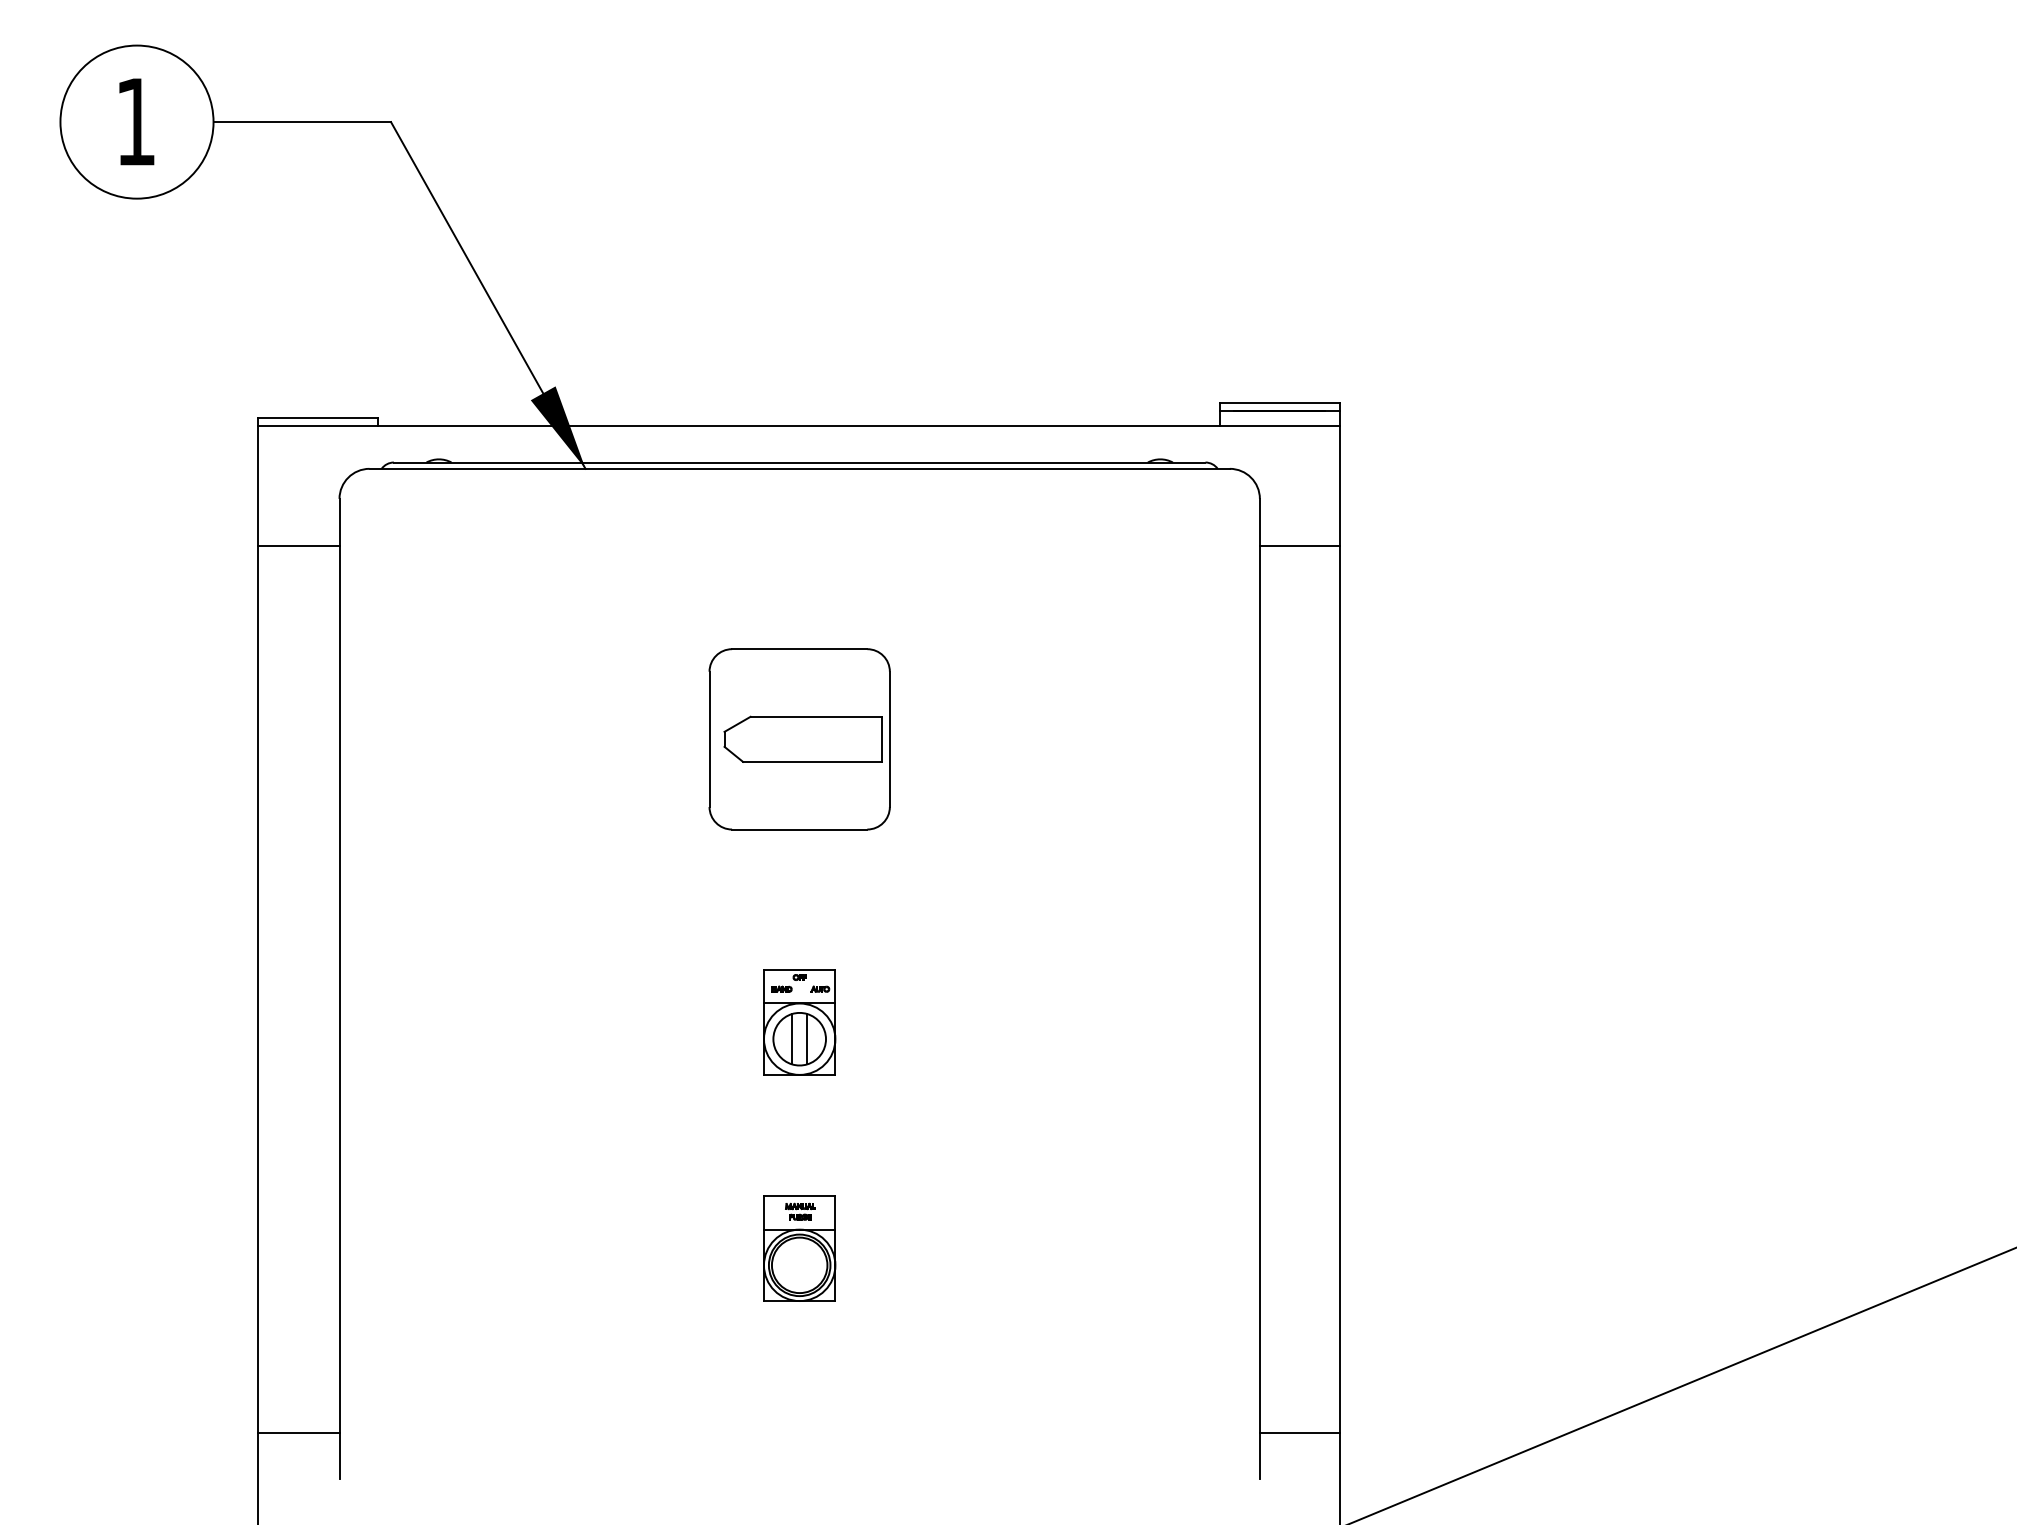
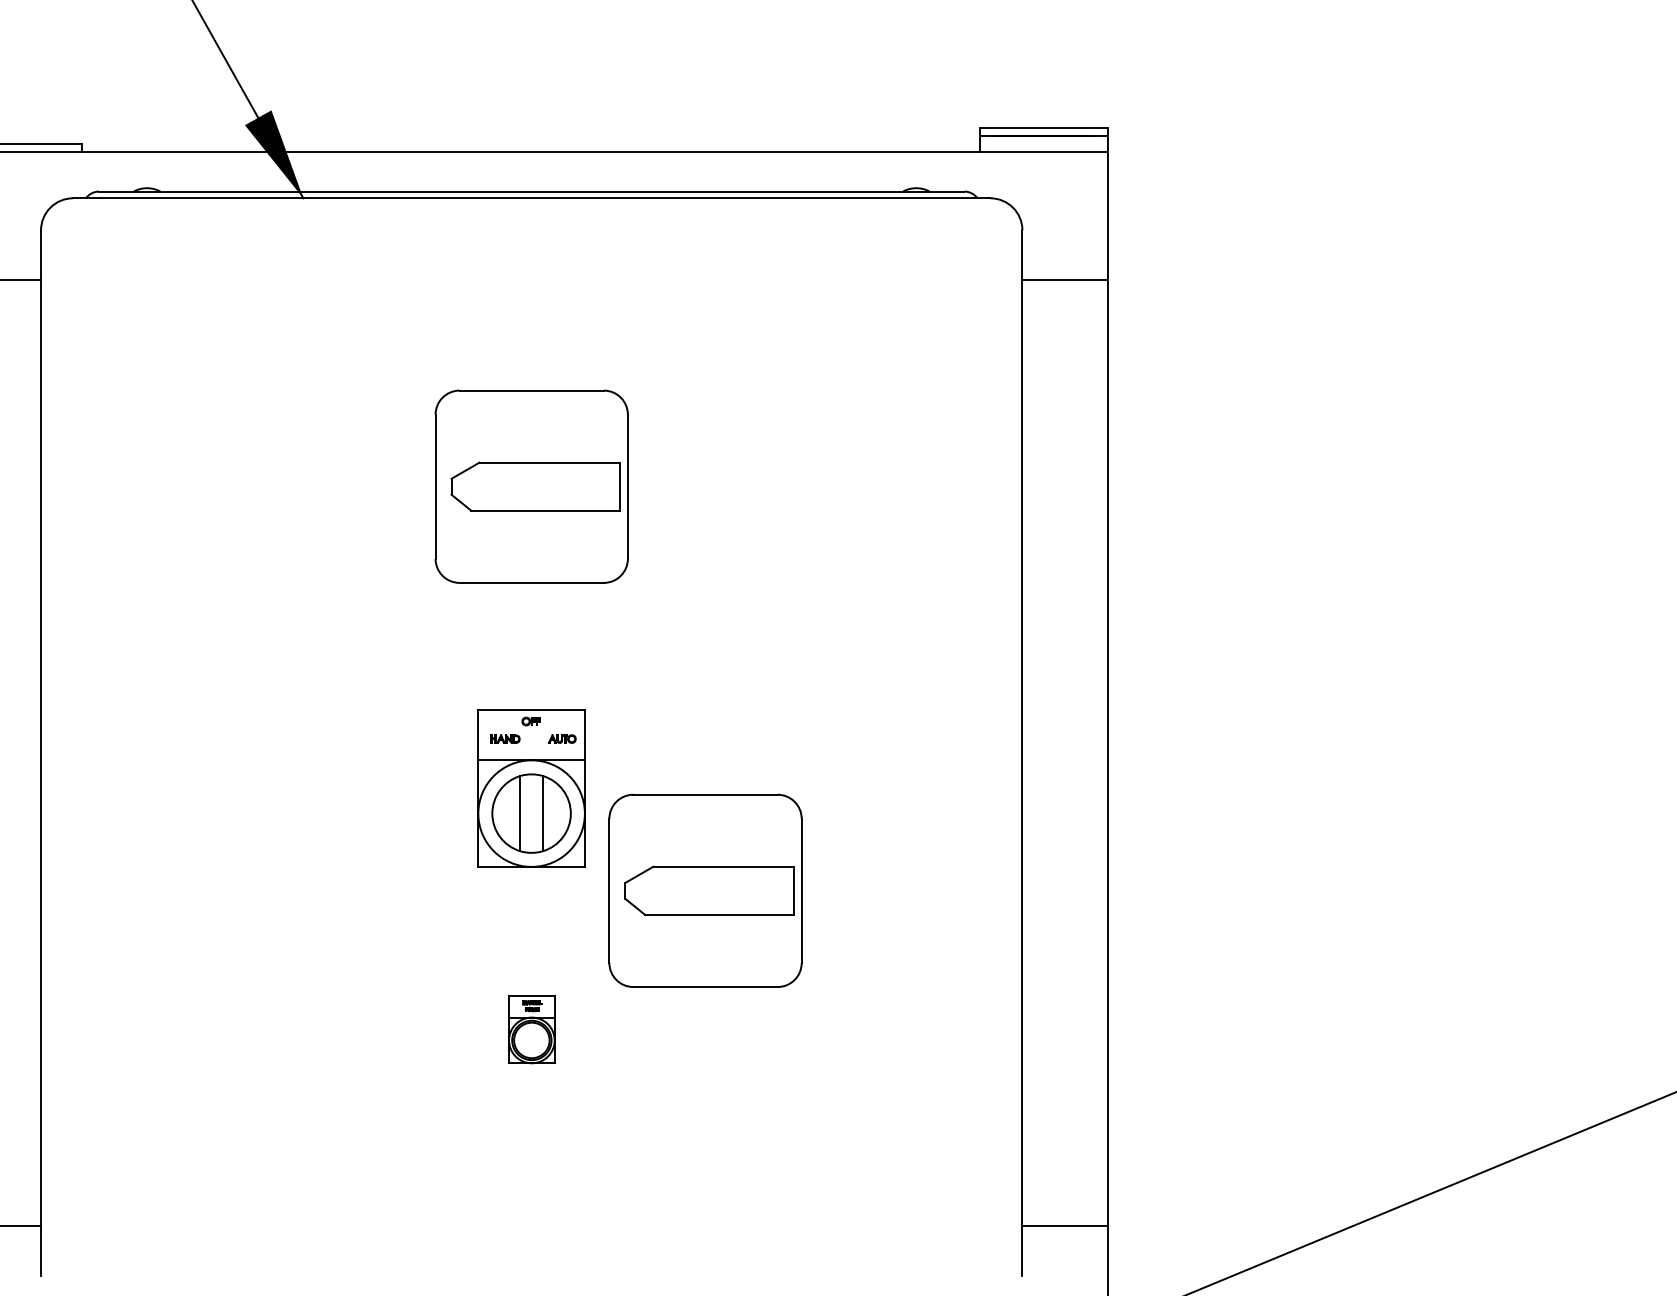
part: (799, 1022) -> (531, 788), size x1.4
part: (962, 1118) -> (705, 891), added
part: (799, 1248) -> (531, 1029), size x0.6

